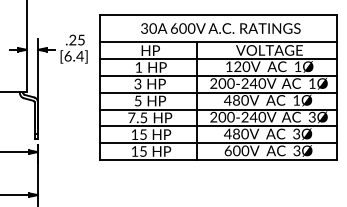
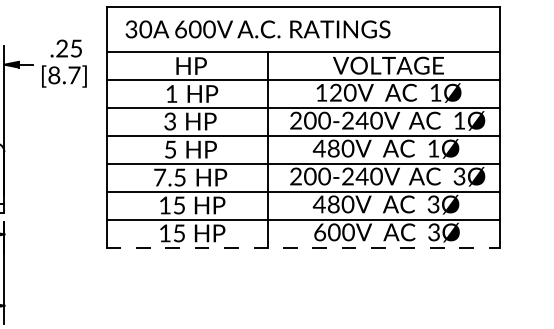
text: (220, 28) -> (257, 29), moved
text: (73, 55) -> (63, 74), [6.4] -> [8.7]
line: (218, 160) -> (303, 248), solid -> dashed

